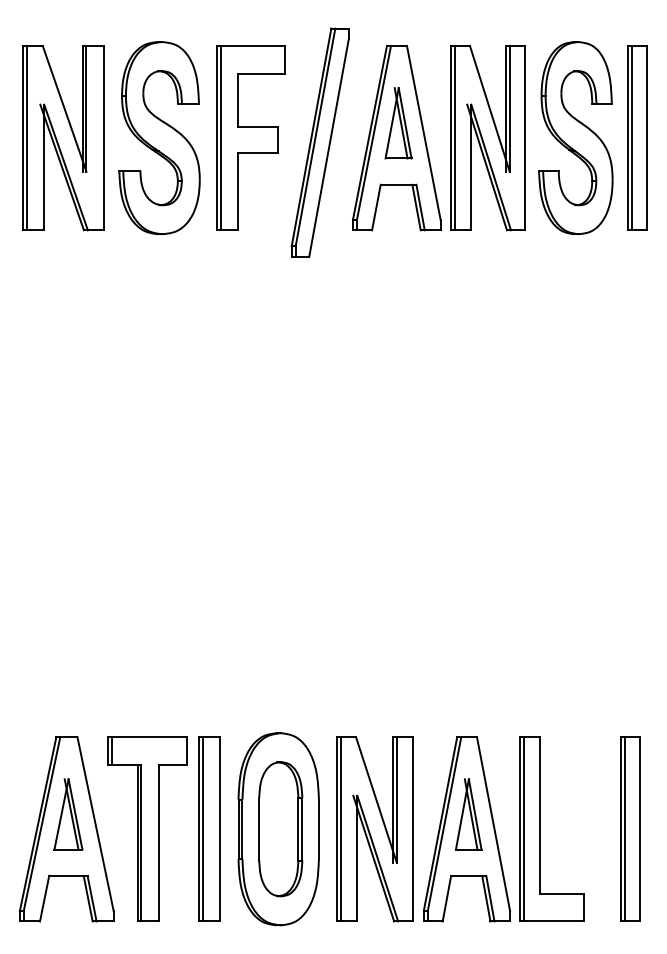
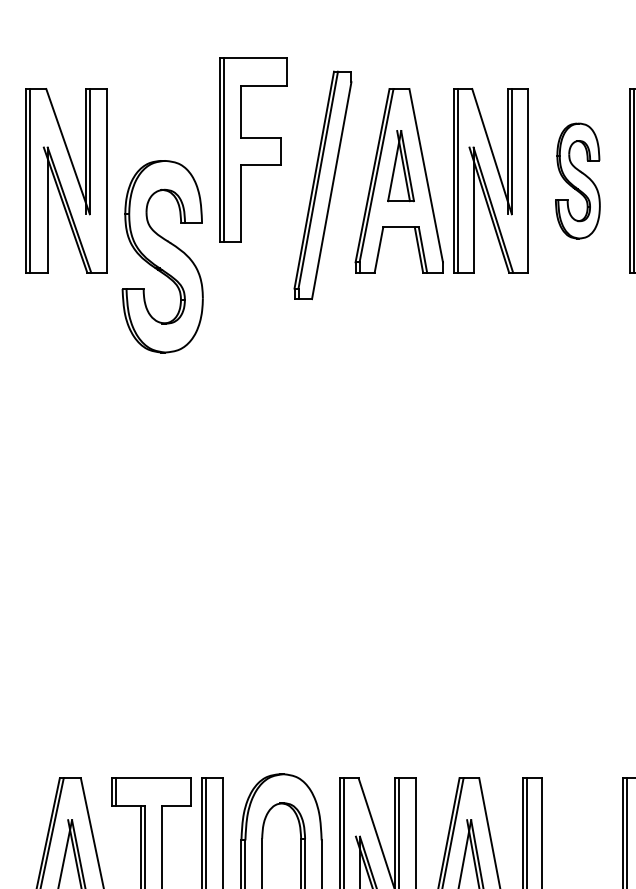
part: (250, 137) -> (253, 149), moved
part: (159, 138) -> (162, 257), moved
part: (575, 138) -> (577, 181), size x0.6

